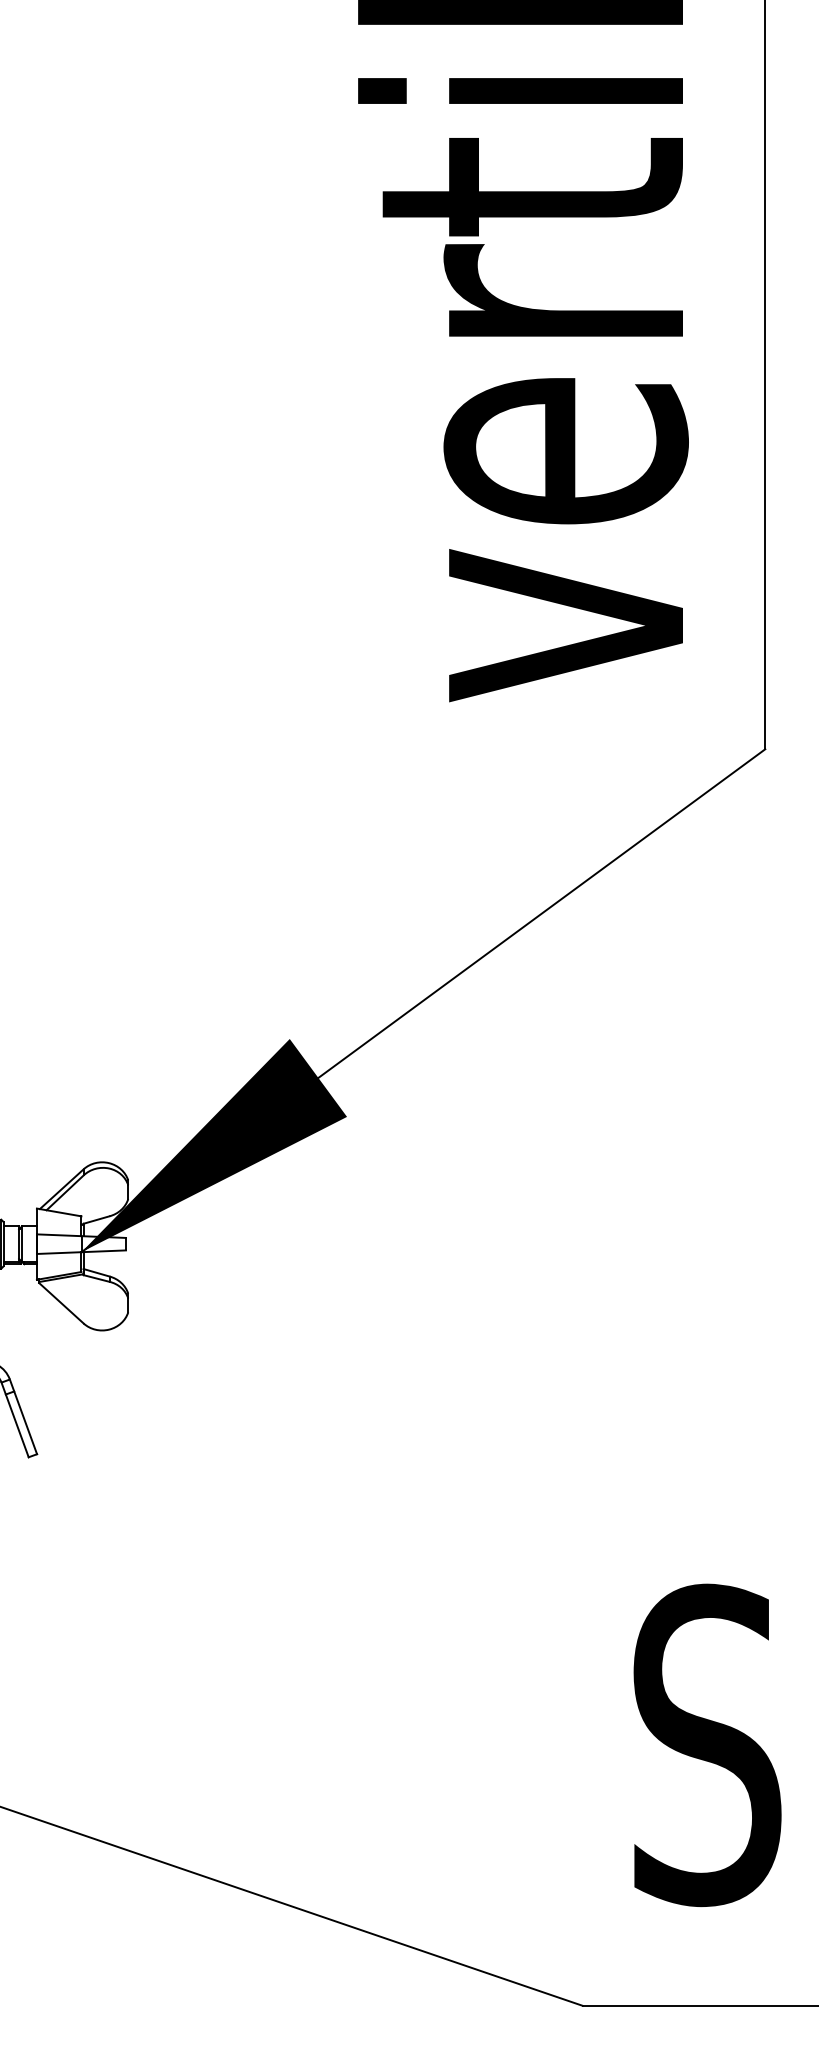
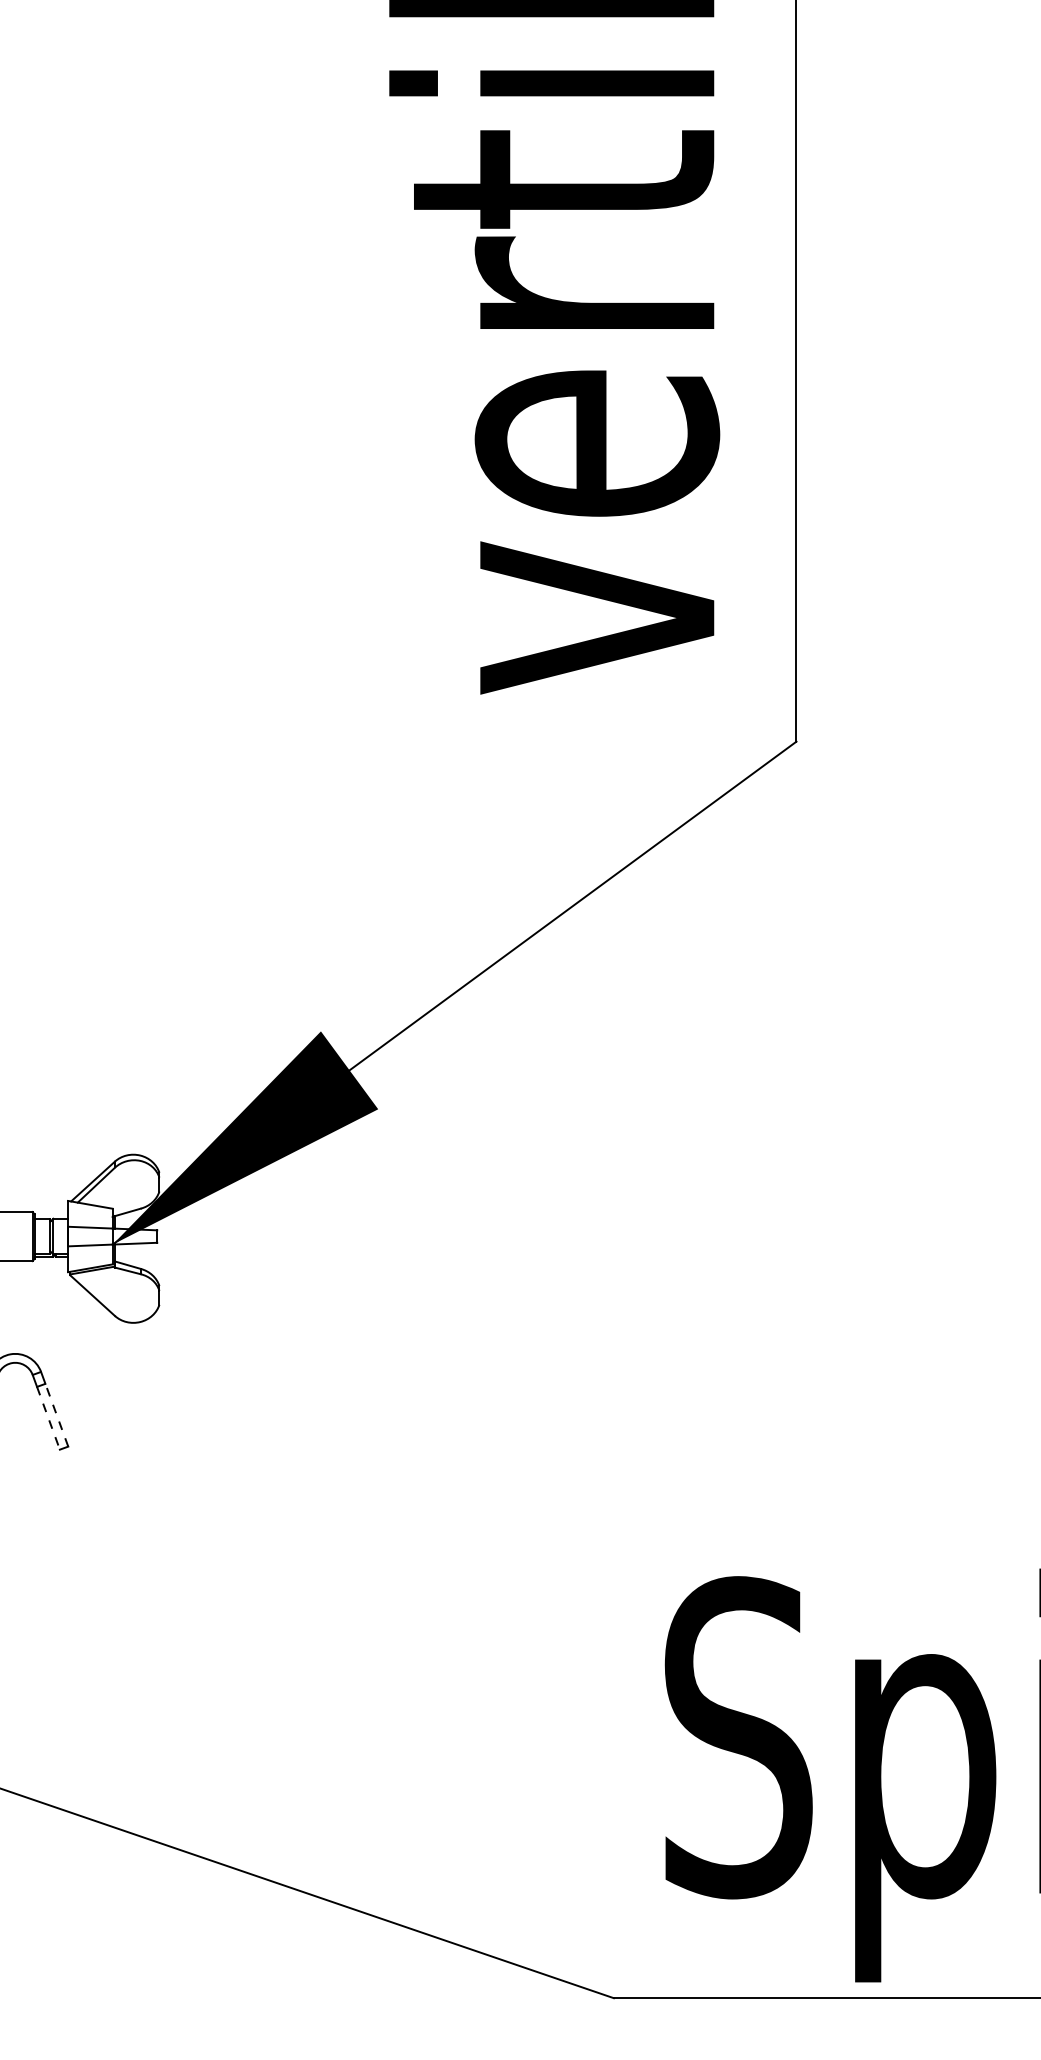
line: (25, 1422) -> (56, 1414), solid -> dashed
line: (17, 1426) -> (48, 1418), solid -> dashed

